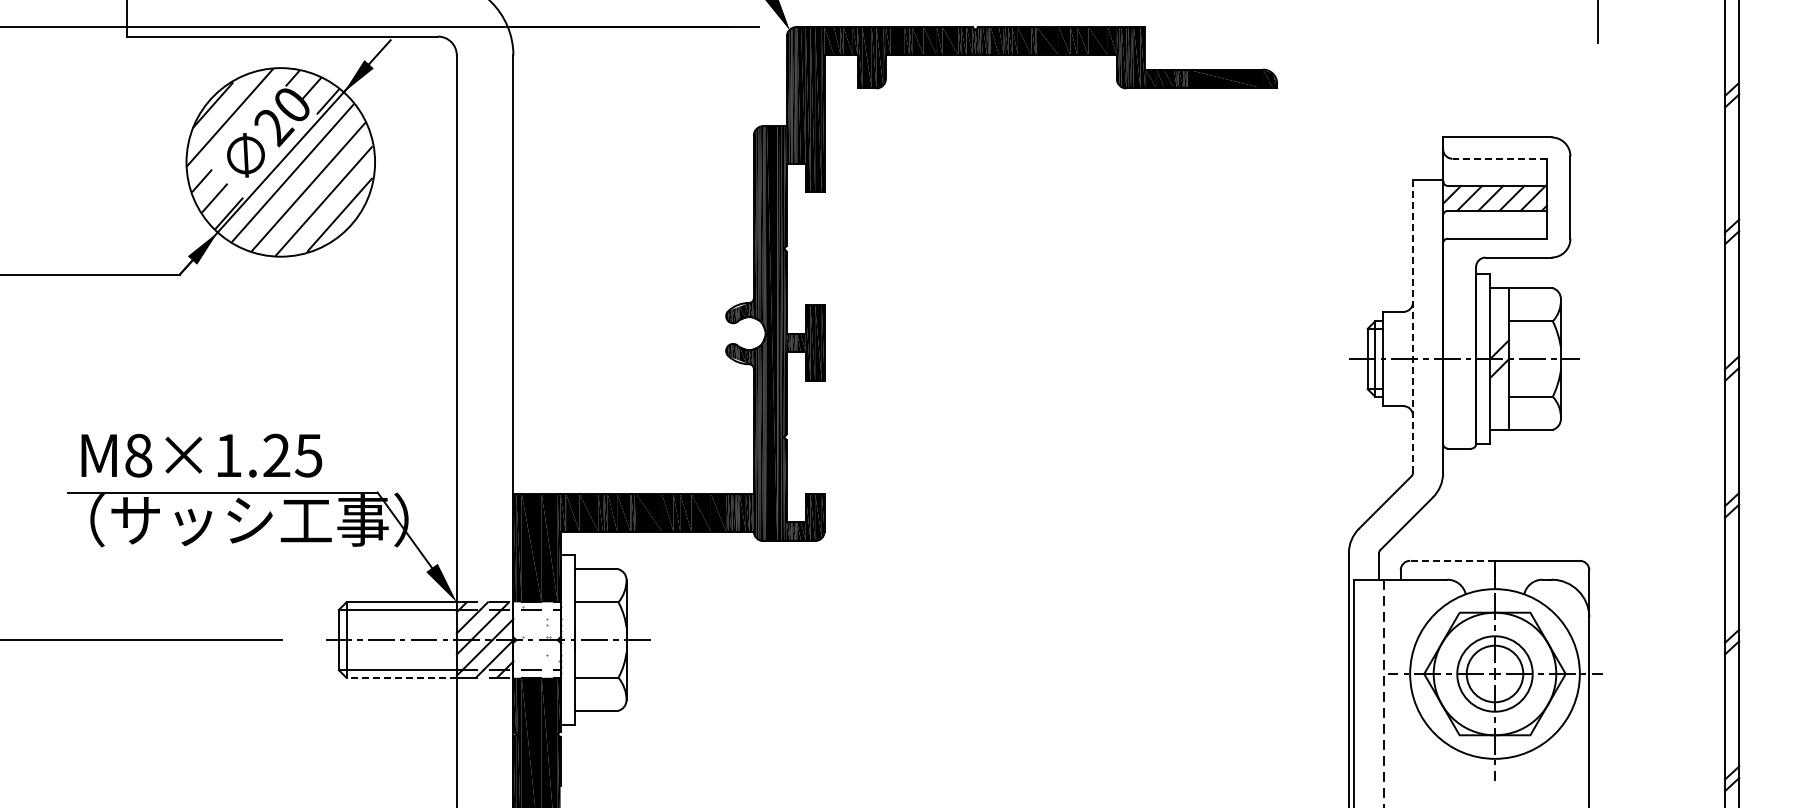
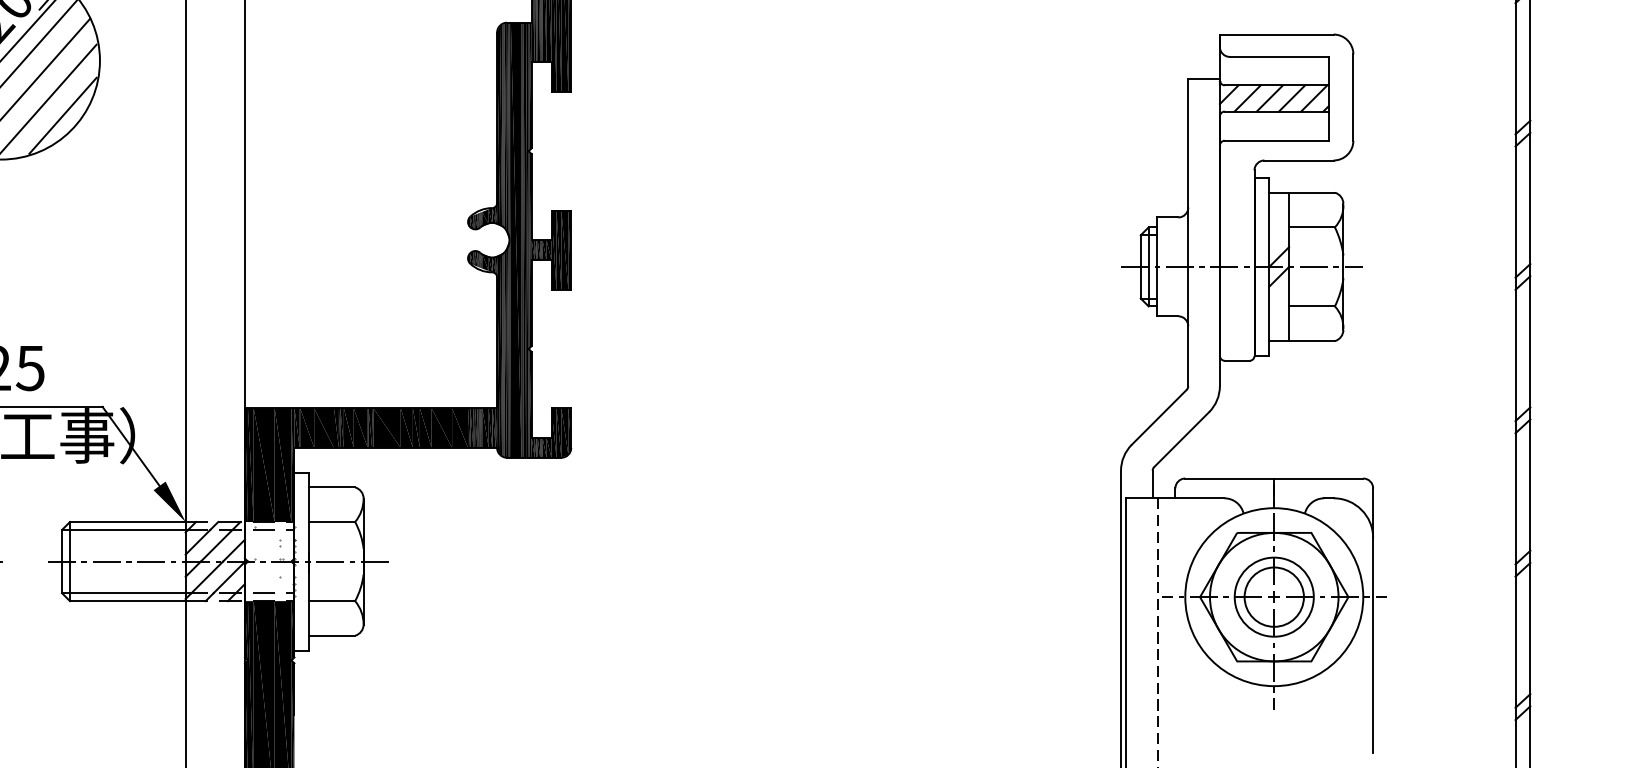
line: (1499, 158) -> (1278, 56), dashed -> solid
line: (1412, 326) -> (1187, 232), dashed -> solid
line: (1452, 560) -> (1229, 478), dashed -> solid
line: (401, 677) -> (127, 600), dashed -> solid

